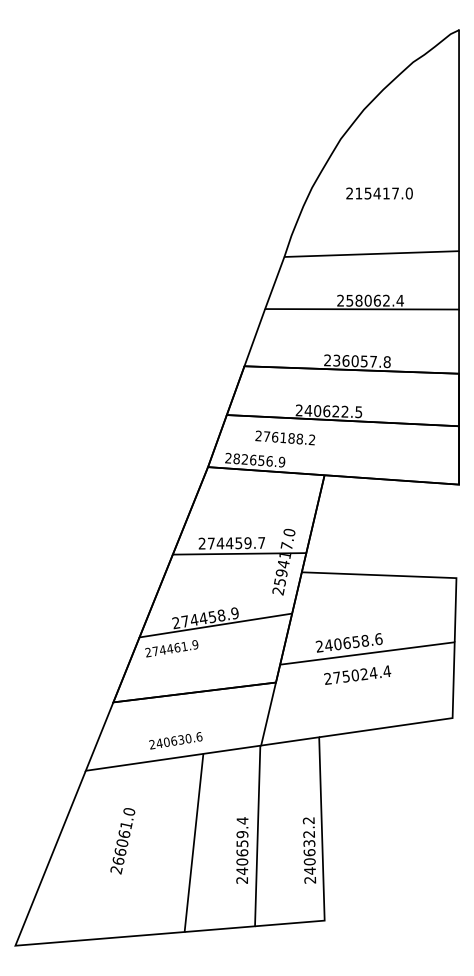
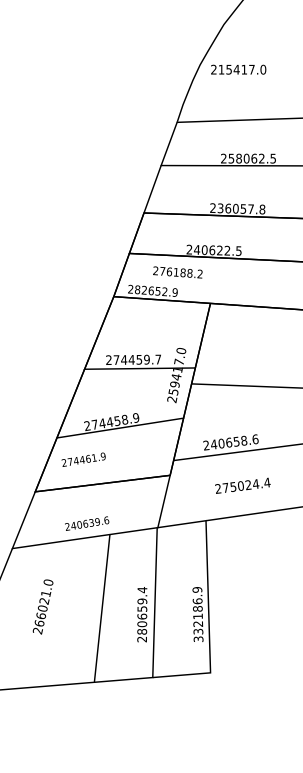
text: (379, 193) -> (238, 69), moved
text: (399, 300) -> (272, 158), 258062.4 -> 258062.5
text: (269, 460) -> (164, 291), 282656.9 -> 282652.9
text: (171, 648) -> (83, 459), moved
text: (357, 674) -> (242, 485), moved
text: (188, 738) -> (97, 521), 240630.6 -> 240639.6
text: (124, 834) -> (44, 601), 266061.0 -> 266021.0
text: (309, 850) -> (197, 614), 240632.2 -> 332186.9
text: (242, 870) -> (142, 631), 240659.4 -> 280659.4

